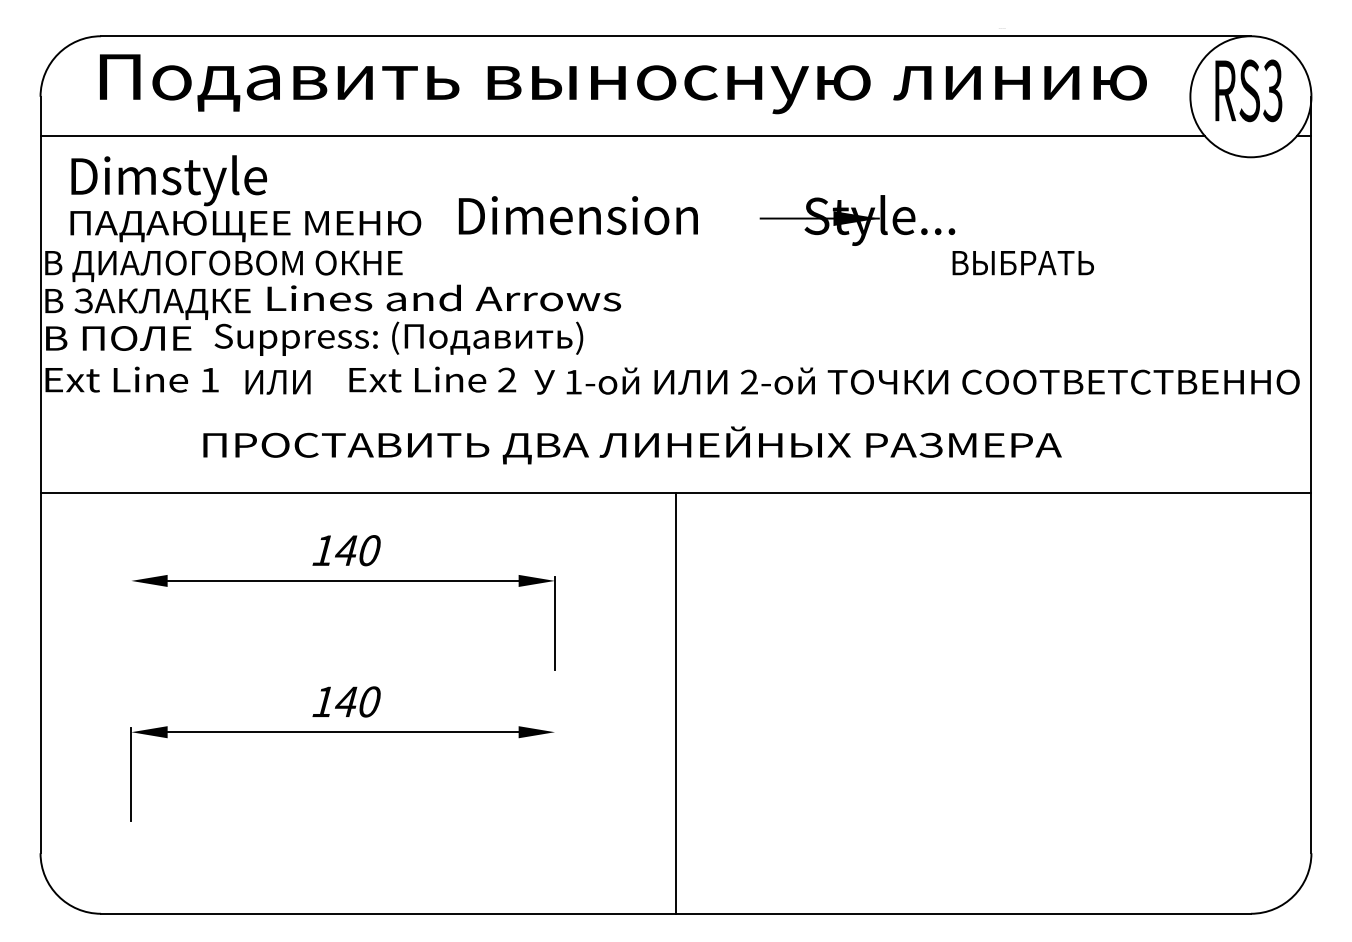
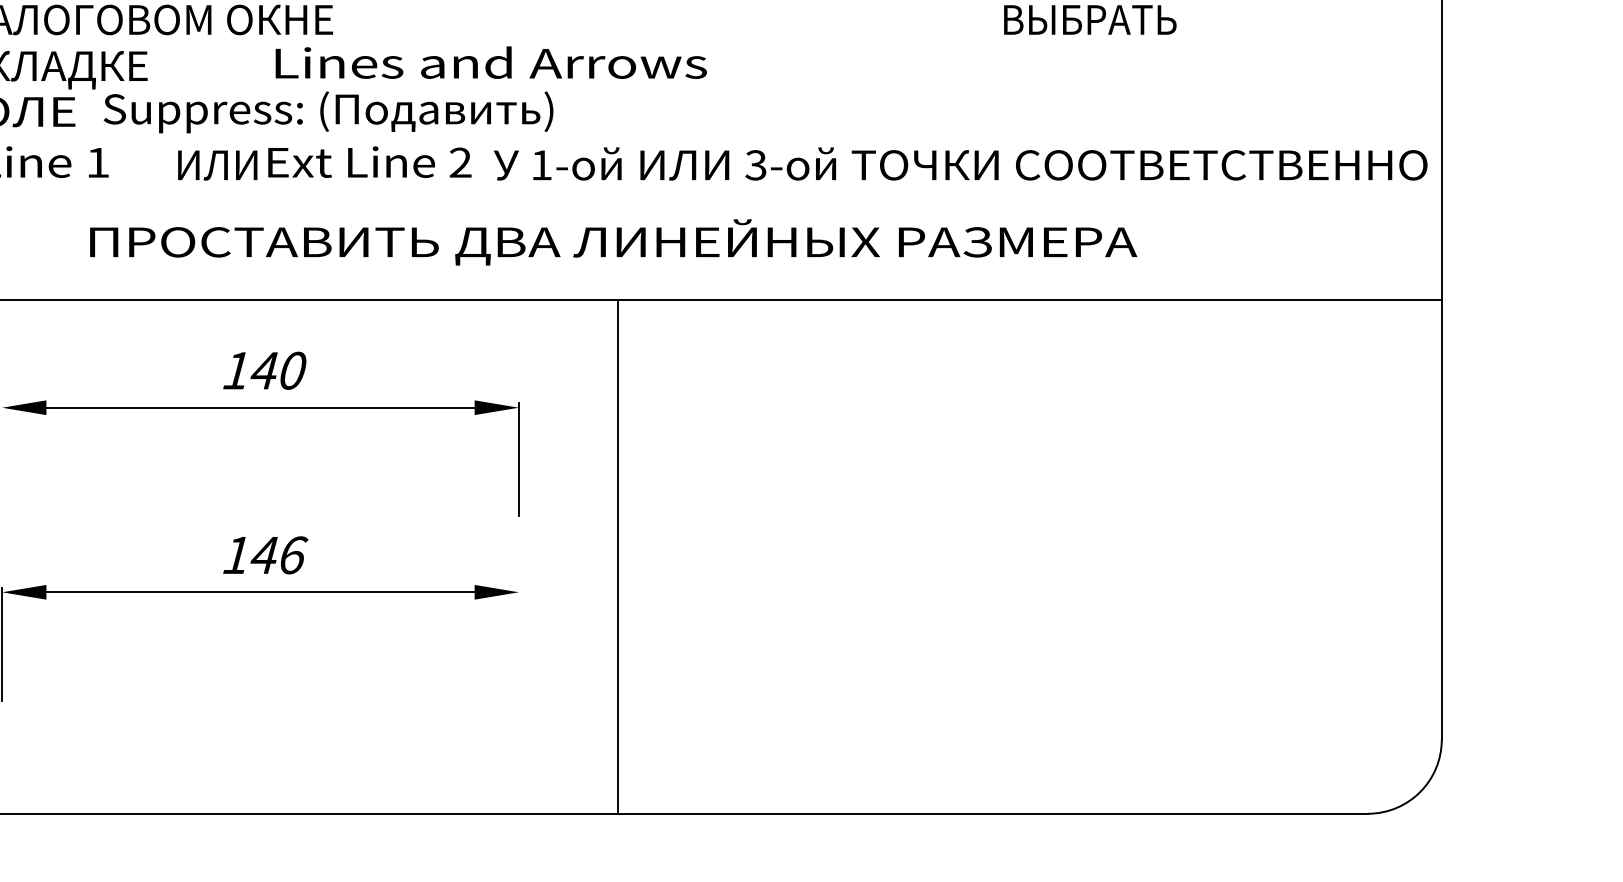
text: (444, 297) -> (491, 61), moved
text: (277, 382) -> (217, 165), moved
text: (748, 382) -> (755, 165), 2- -> 3-
text: (370, 701) -> (293, 554), 140 -> 146
line: (676, 702) -> (618, 556), moved

